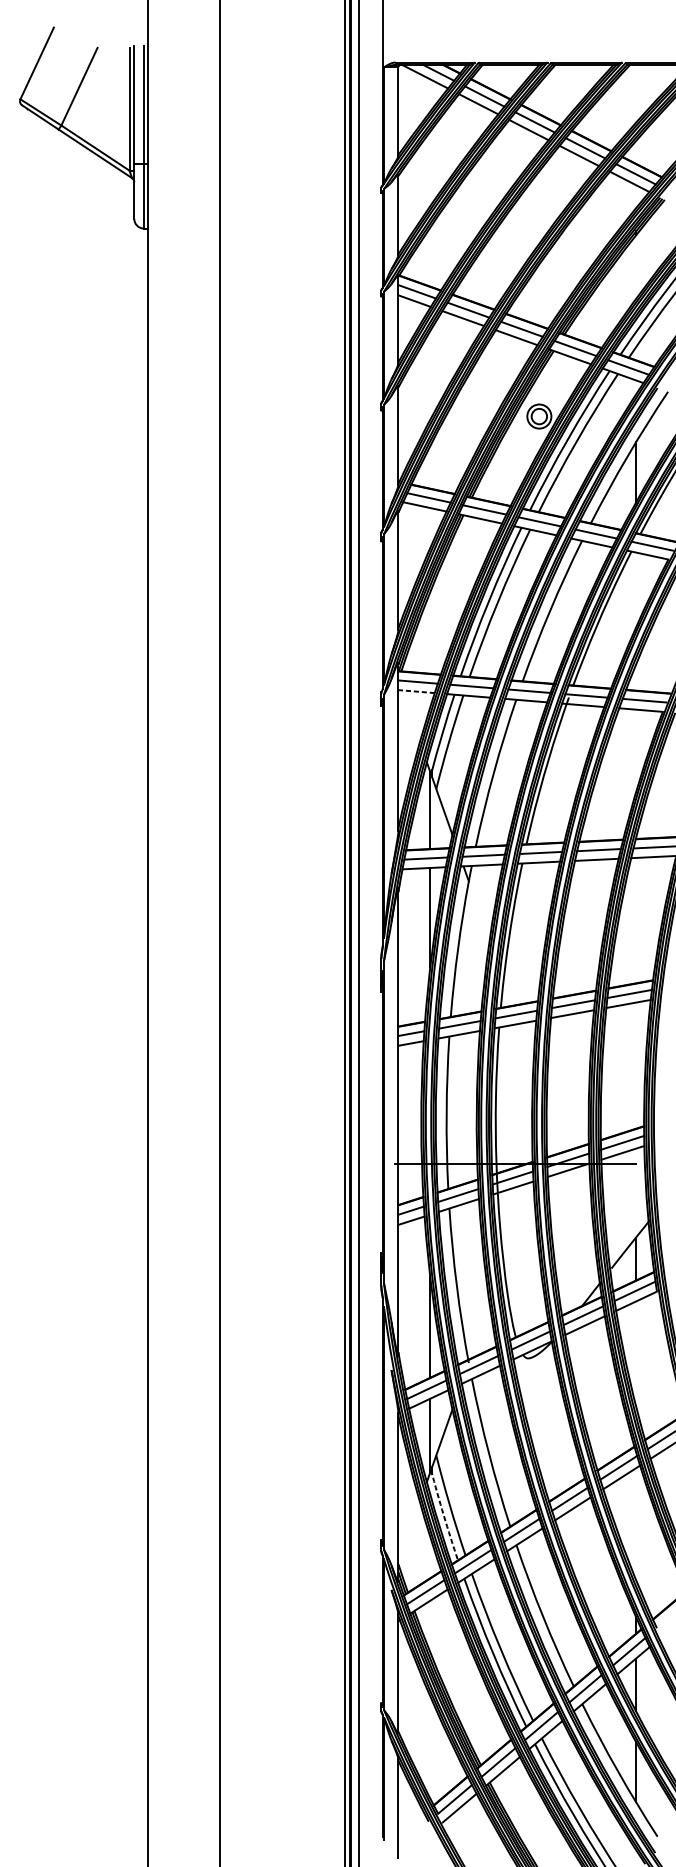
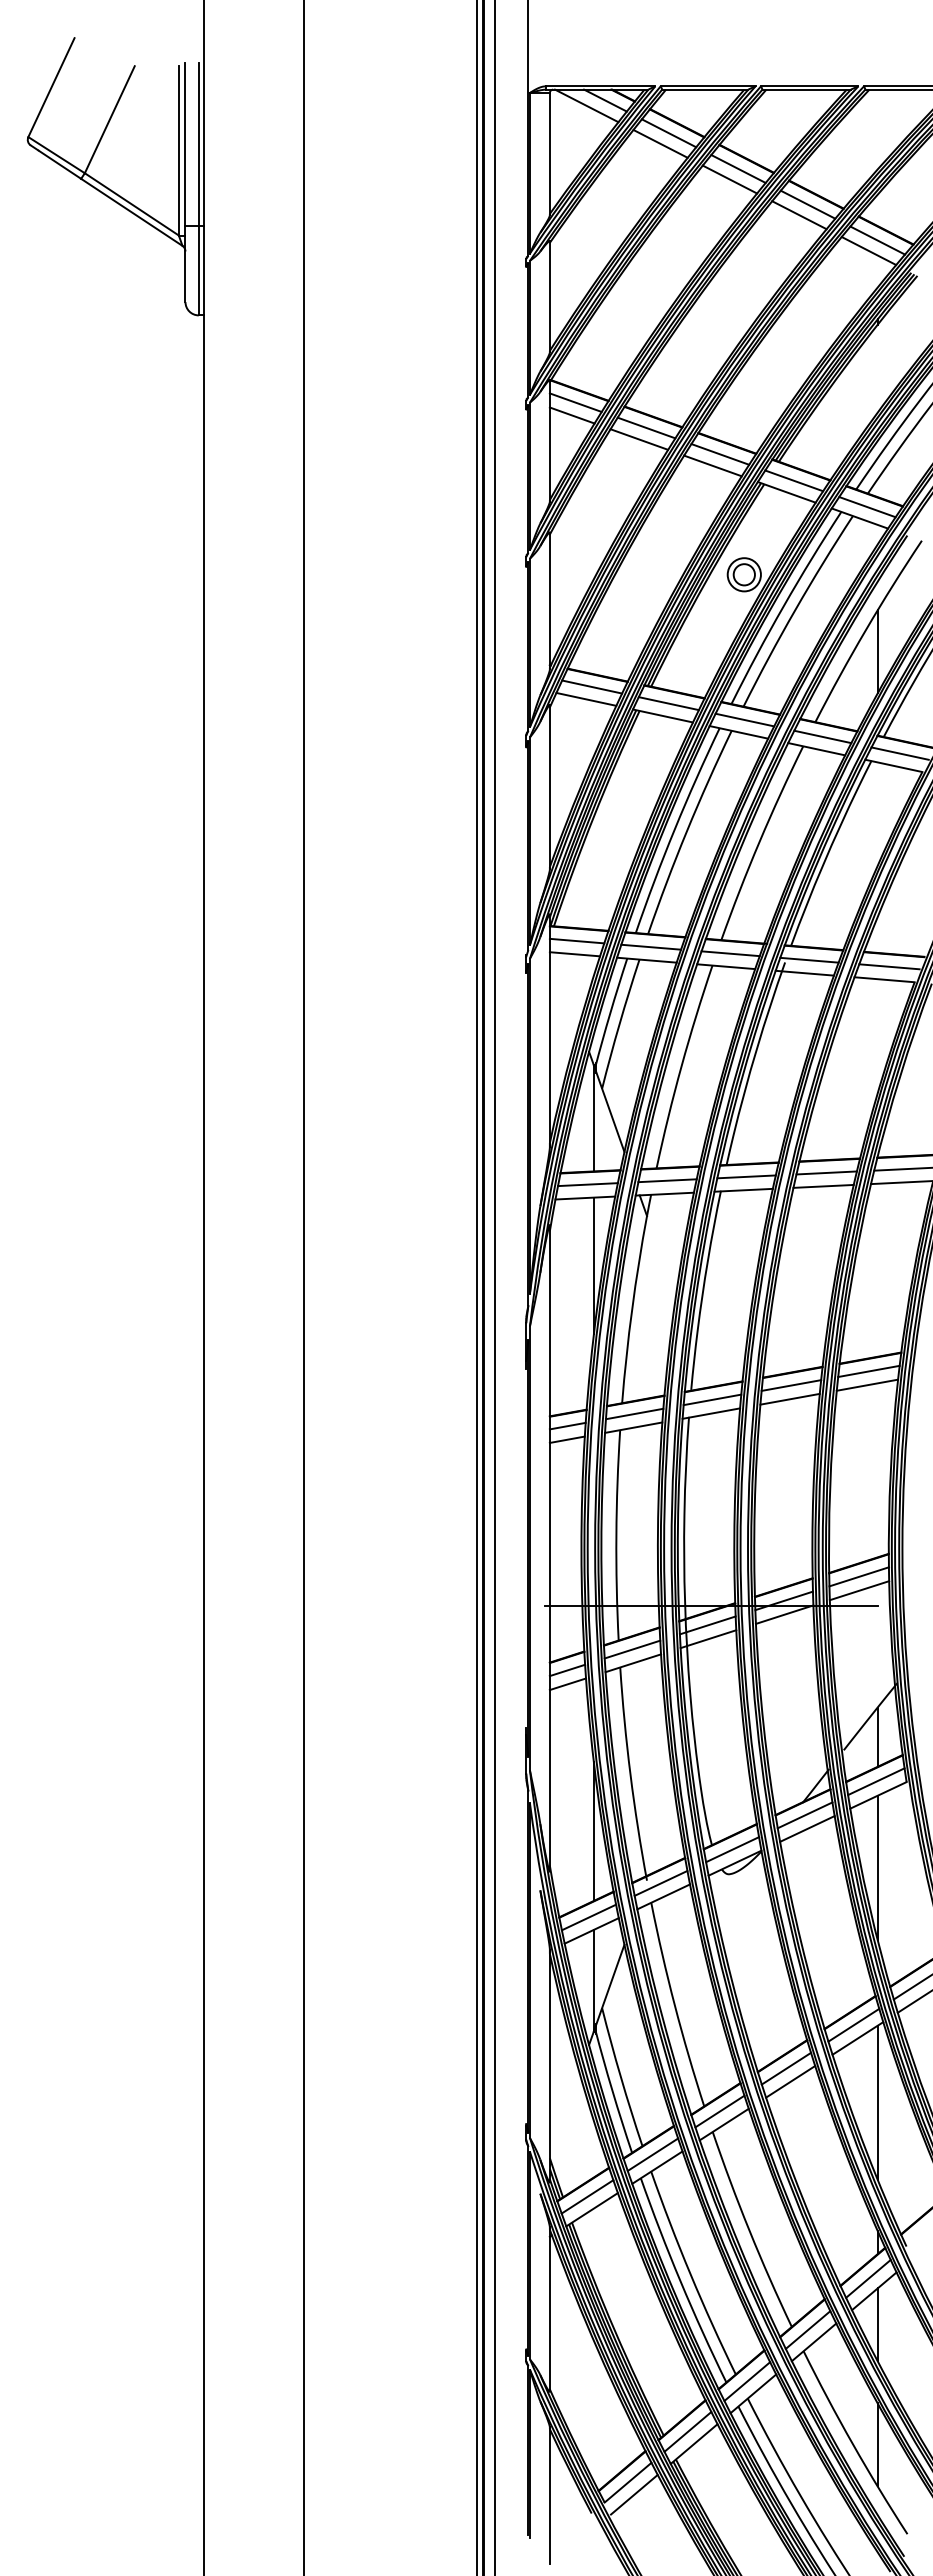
line: (416, 691) -> (574, 954), dashed -> solid
line: (635, 1353) -> (877, 1867), added
arc: (443, 1515) -> (612, 2090), dashed -> solid
line: (635, 1523) -> (877, 2102), added

